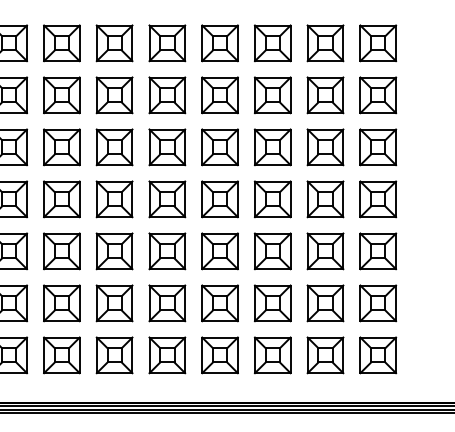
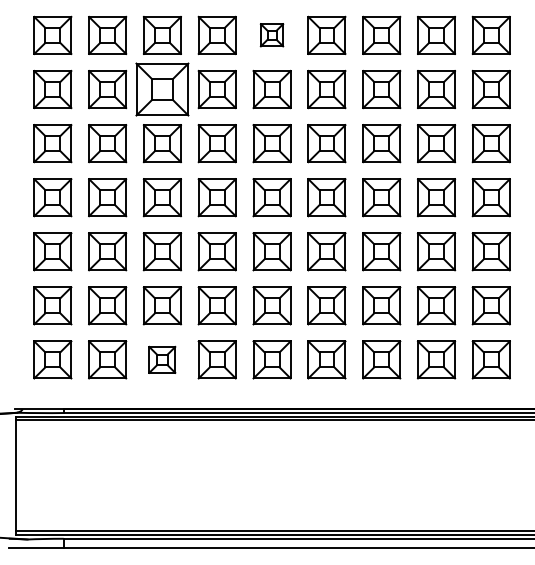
part: (166, 42) -> (271, 34), size x0.6
part: (61, 95) -> (162, 89), size x1.4
part: (60, 354) -> (161, 359), size x0.7

